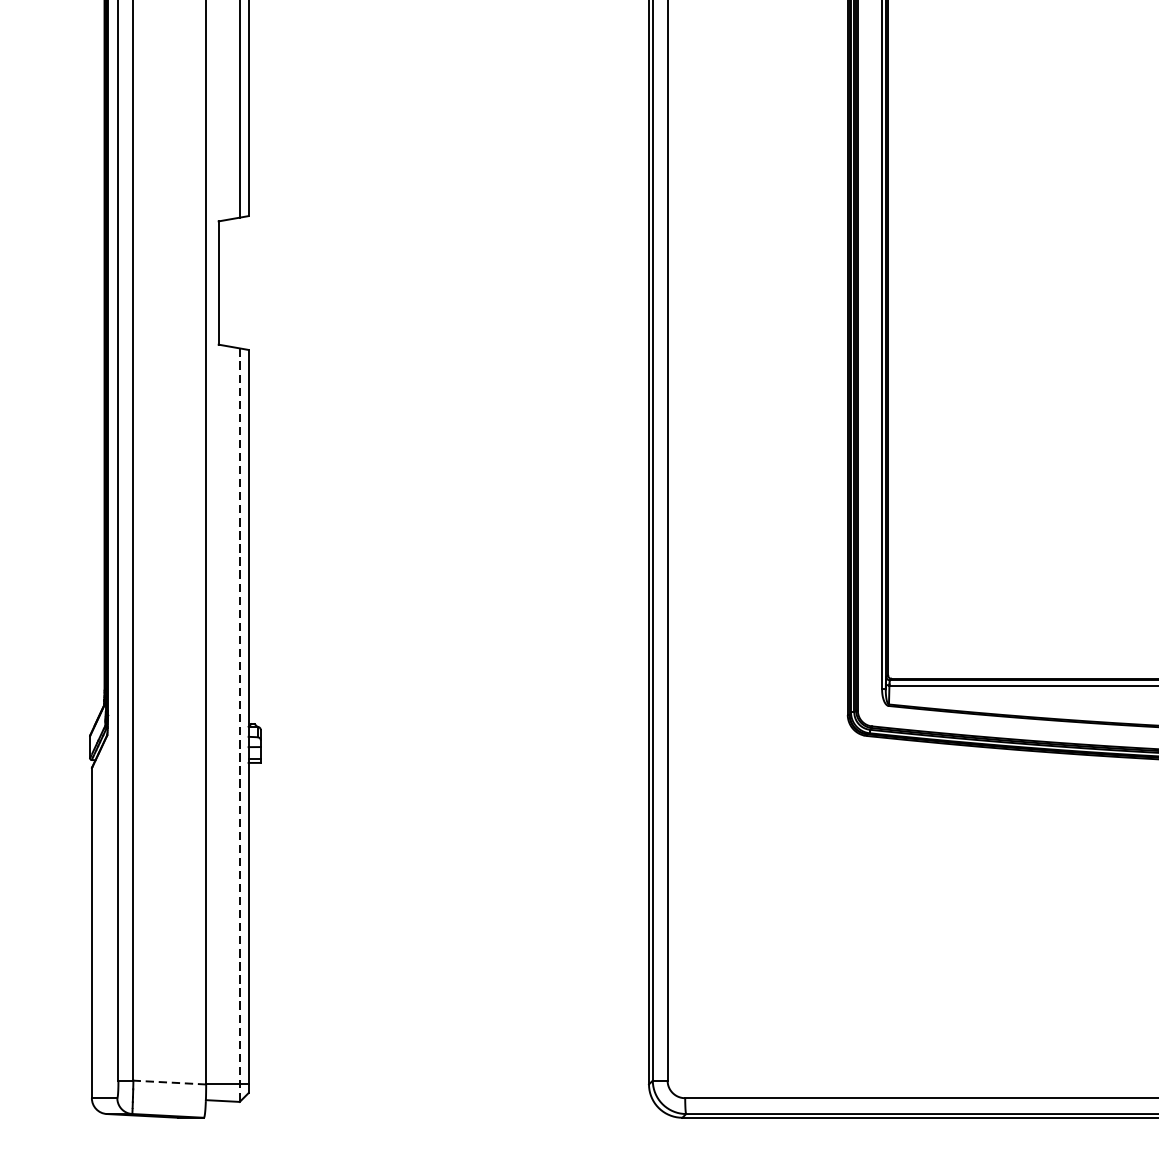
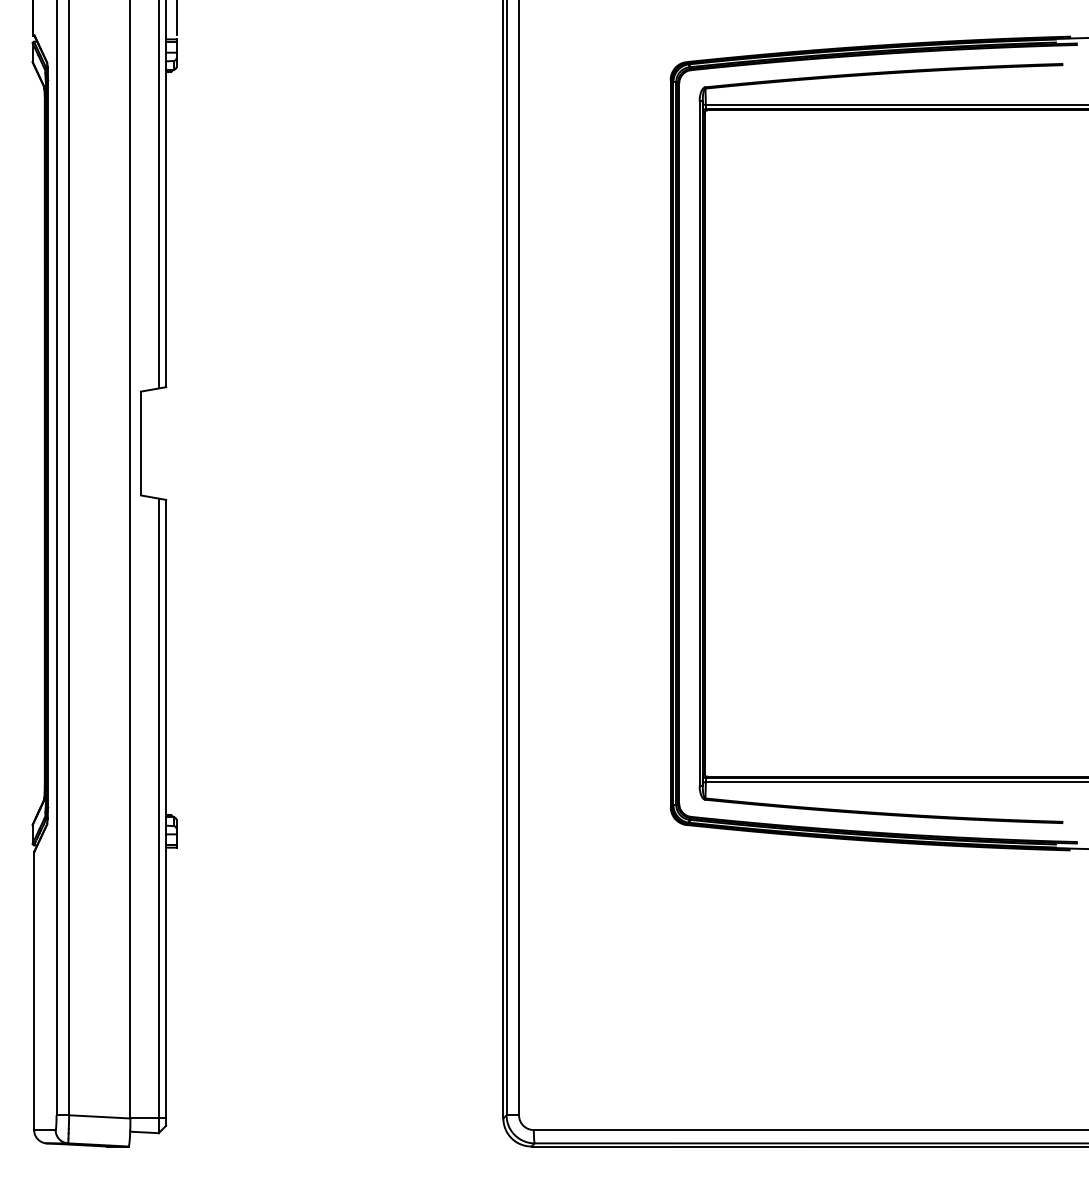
line: (239, 725) -> (158, 816), dashed -> solid
line: (169, 1082) -> (99, 1116), dashed -> solid

